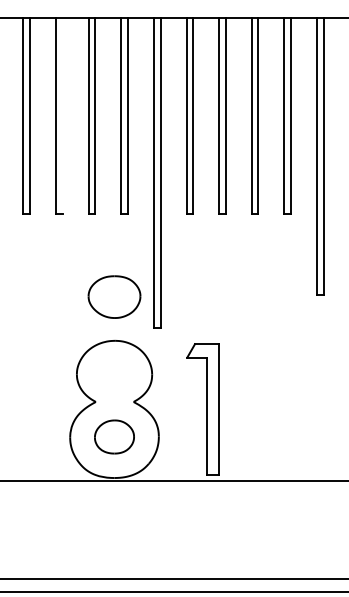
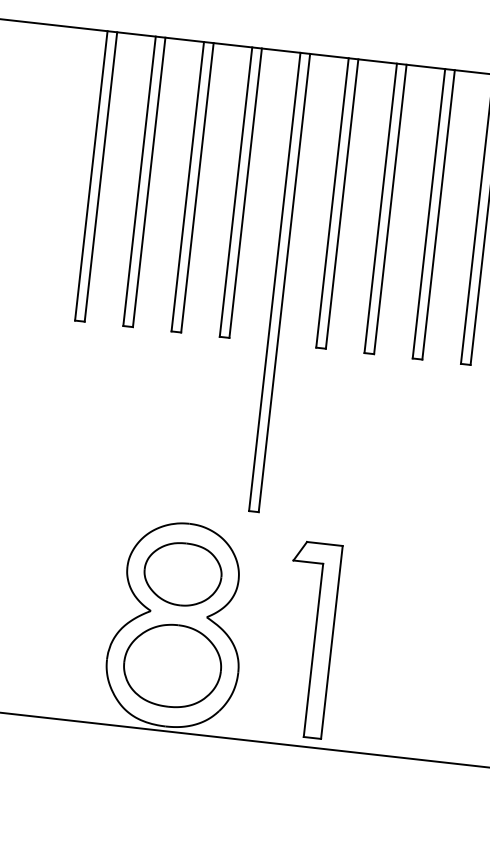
line: (62, 115) -> (149, 181), added
part: (114, 296) -> (183, 573), moved
part: (114, 436) -> (172, 665), size x1.67

